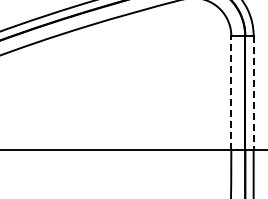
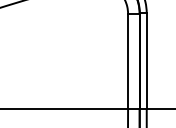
line: (231, 92) -> (128, 60), dashed -> solid
line: (253, 92) -> (146, 60), dashed -> solid

